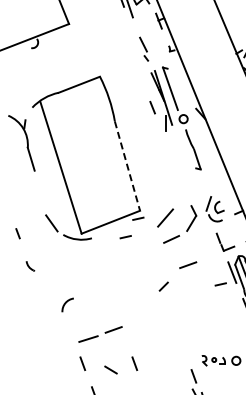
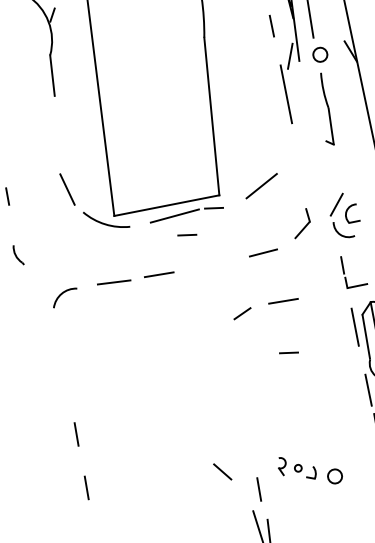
line: (167, 145) -> (285, 94), added
line: (127, 166) -> (211, 117), dashed -> solid
line: (165, 217) -> (261, 185), moved
part: (191, 218) -> (303, 223), size x0.71
line: (116, 227) -> (174, 216), added
line: (220, 284) -> (288, 352), moved
line: (163, 286) -> (241, 313), moved
arc: (66, 303) -> (63, 294), moved
part: (100, 334) -> (135, 278), moved
line: (134, 363) -> (163, 449), removed
line: (110, 369) -> (222, 470), moved

